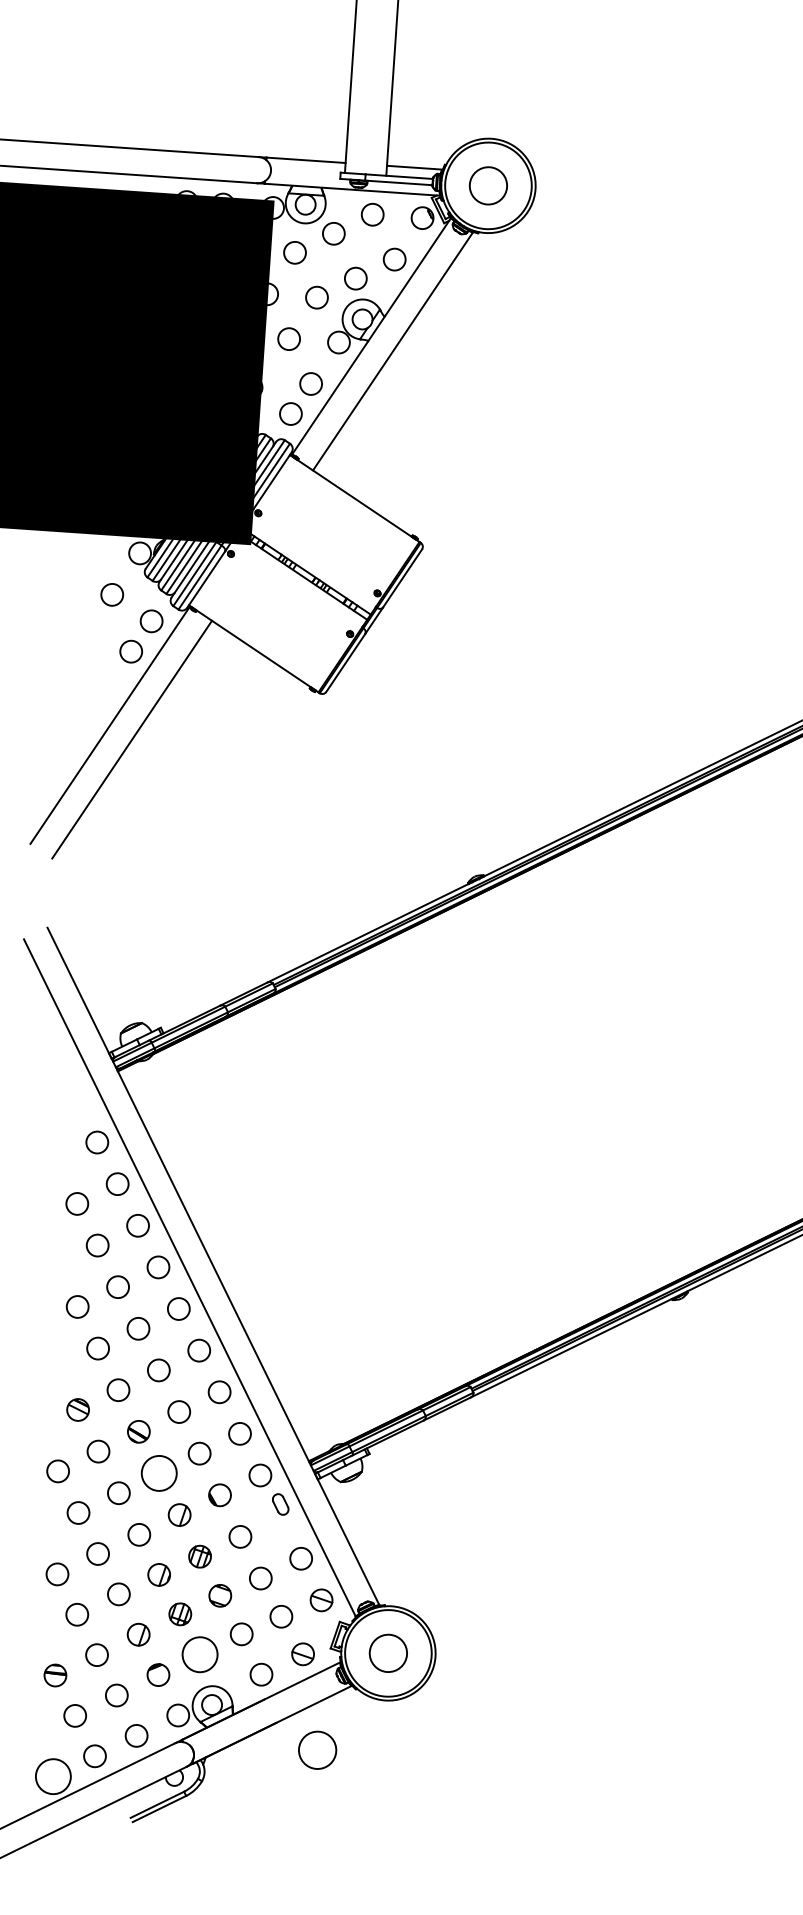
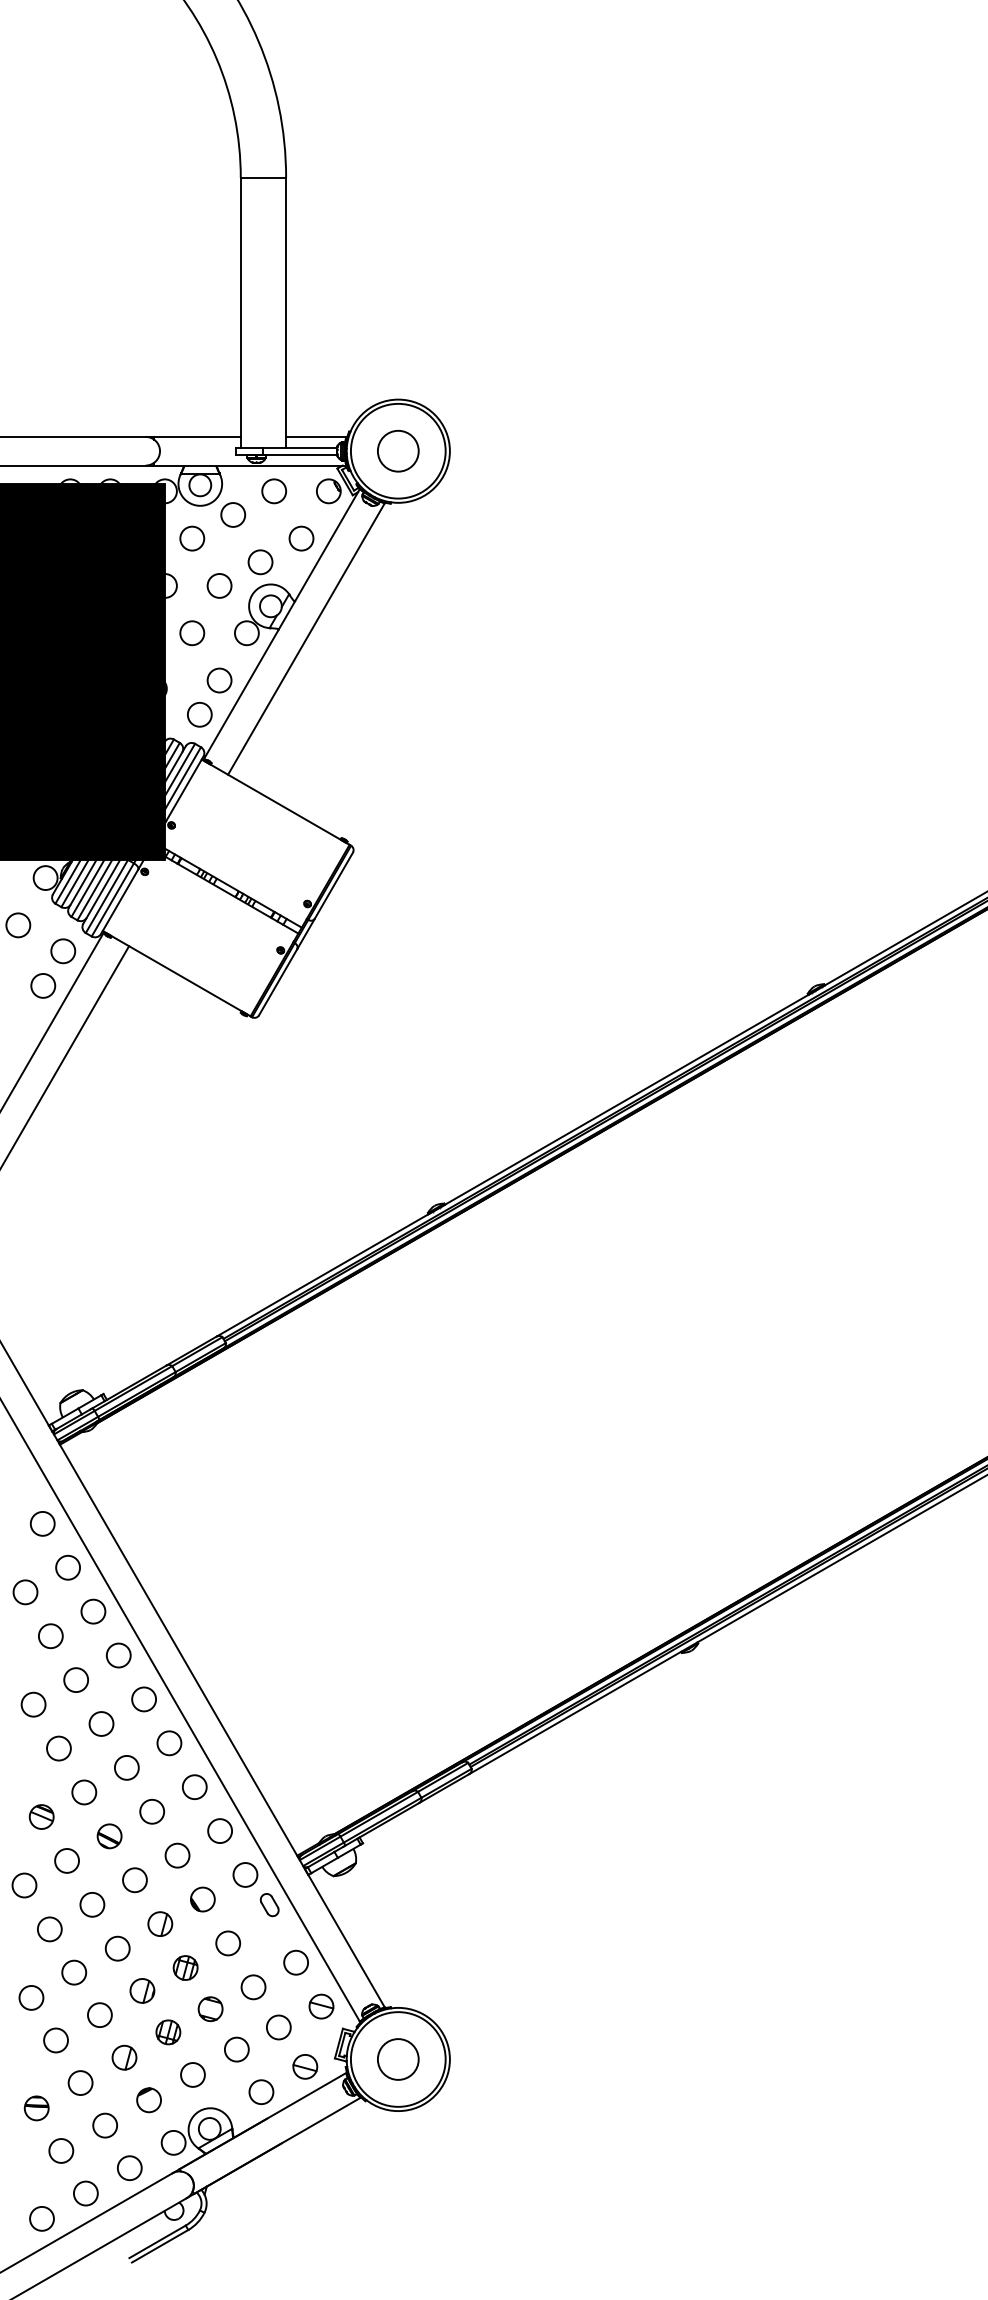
circle: (158, 1473) -> (134, 1880), size x0.62
circle: (199, 1654) -> (192, 2074), size x0.62
circle: (317, 1750) -> (328, 2170), removed
circle: (52, 1776) -> (41, 2218), size x0.62

